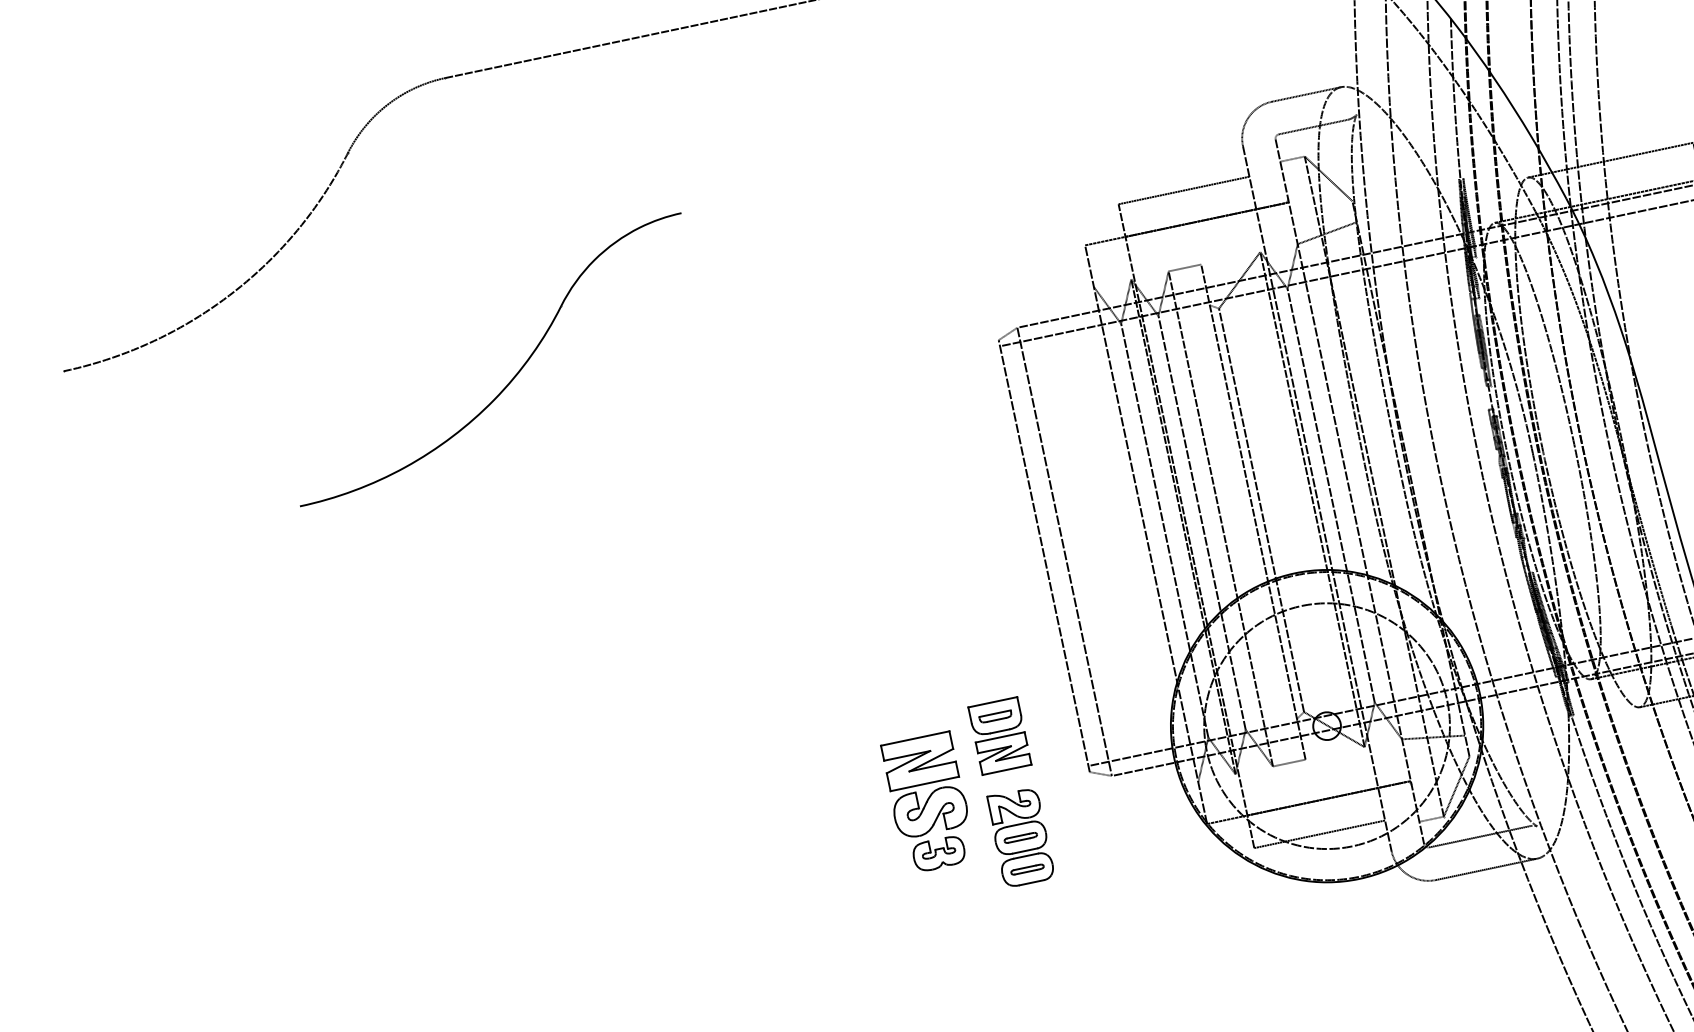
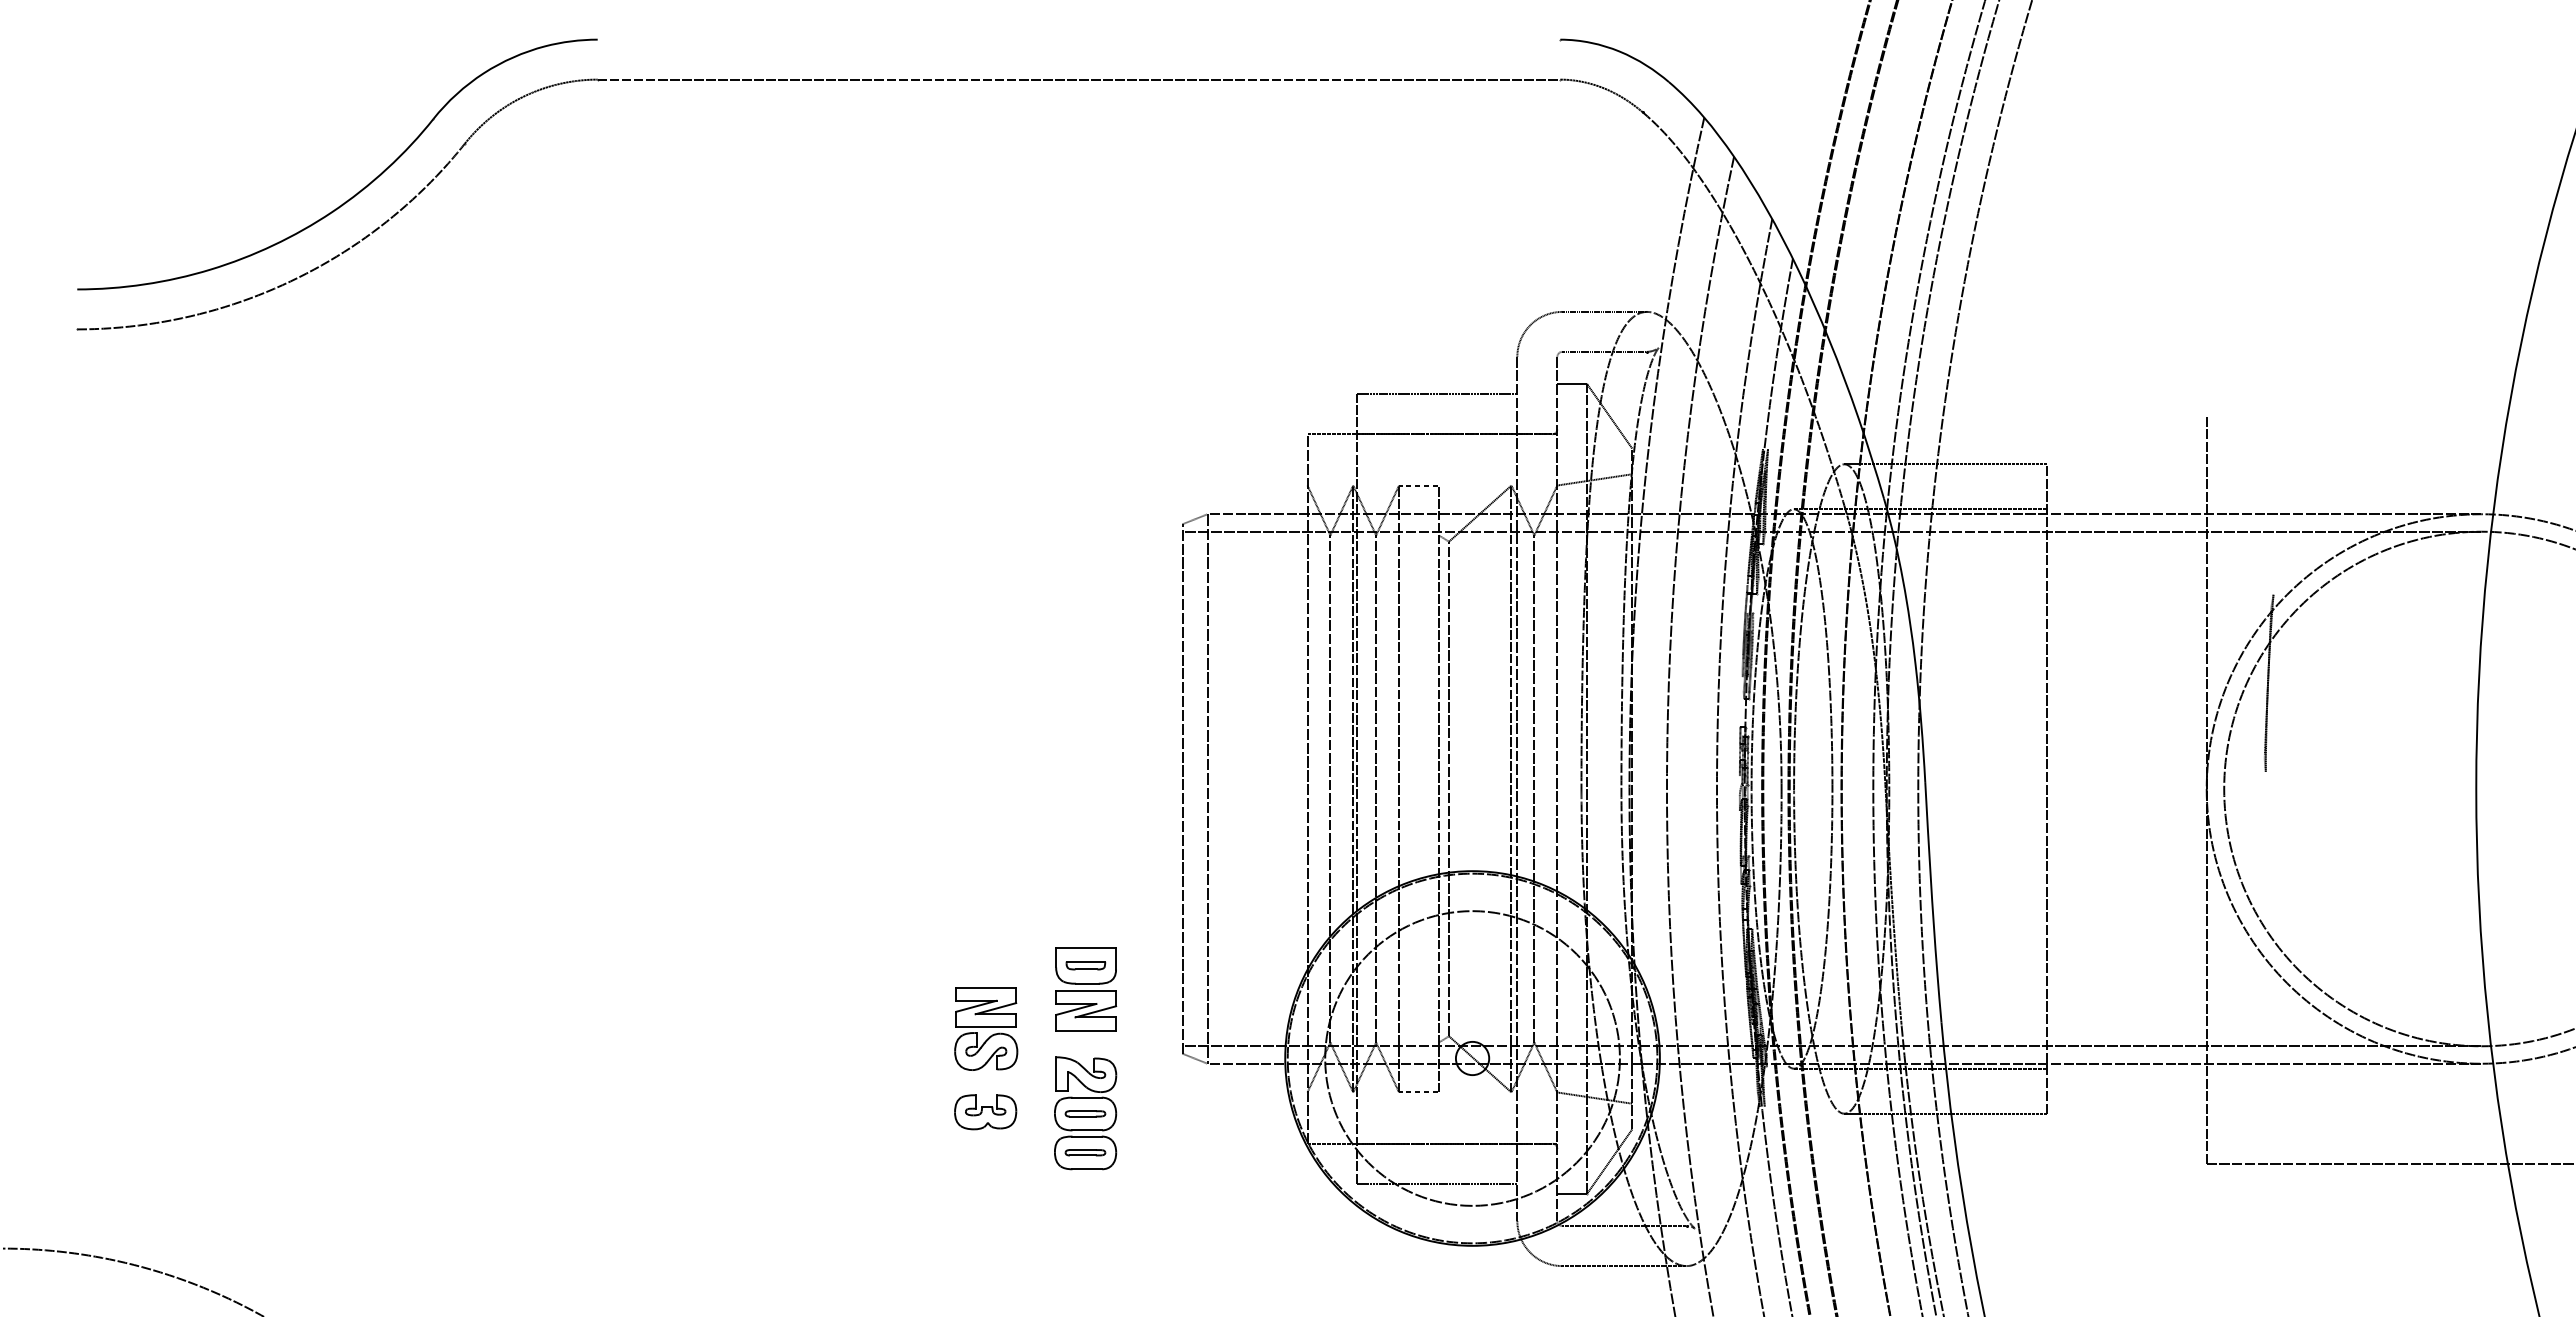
part: (512, 378) -> (358, 191), moved
part: (925, 785) -> (986, 1028), size x0.71

